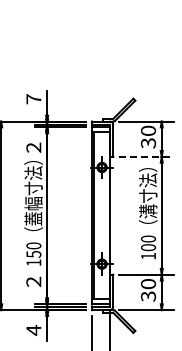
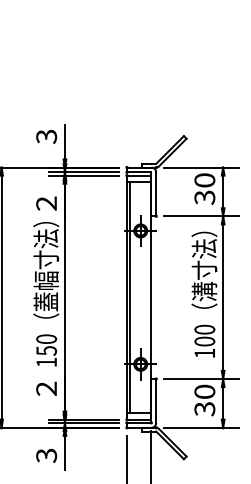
text: (33, 99) -> (46, 137), 7 -> 3
line: (146, 156) -> (202, 215), dashed -> solid
text: (33, 329) -> (46, 454), 4 -> 3

